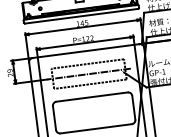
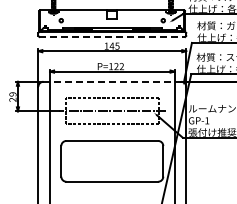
line: (81, 15) -> (112, 36), solid -> dashed
line: (86, 50) -> (112, 81), solid -> dashed

